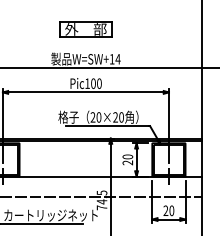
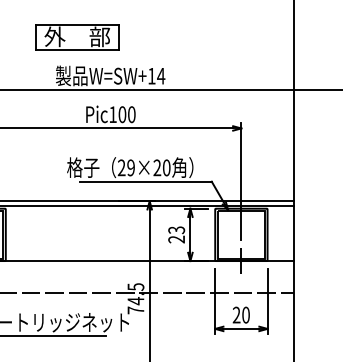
part: (85, 29) -> (76, 37), moved
text: (98, 117) -> (130, 167), 20×20 -> 29×20
text: (127, 156) -> (176, 229), 20 -> 23

